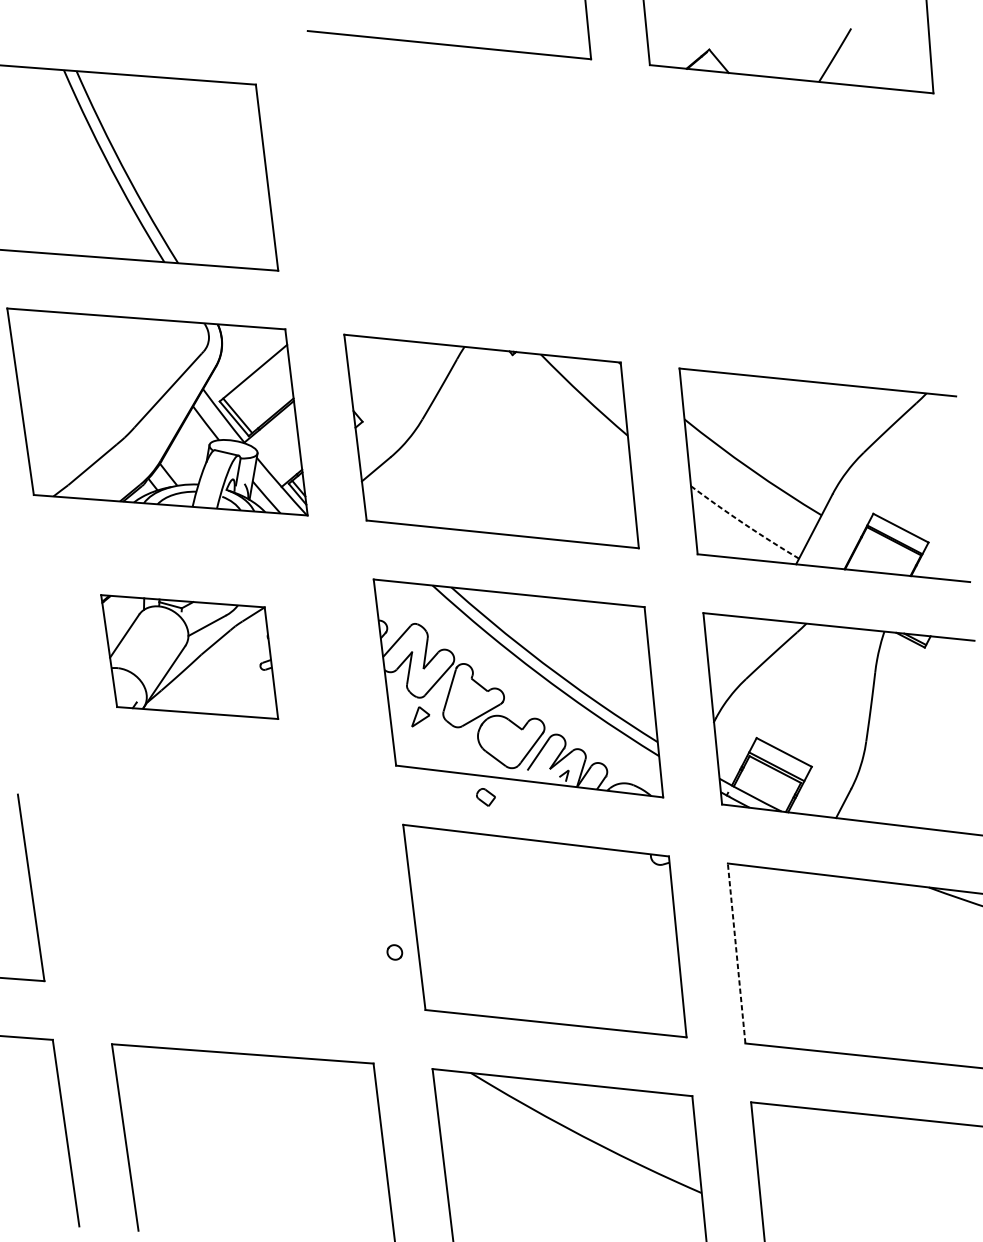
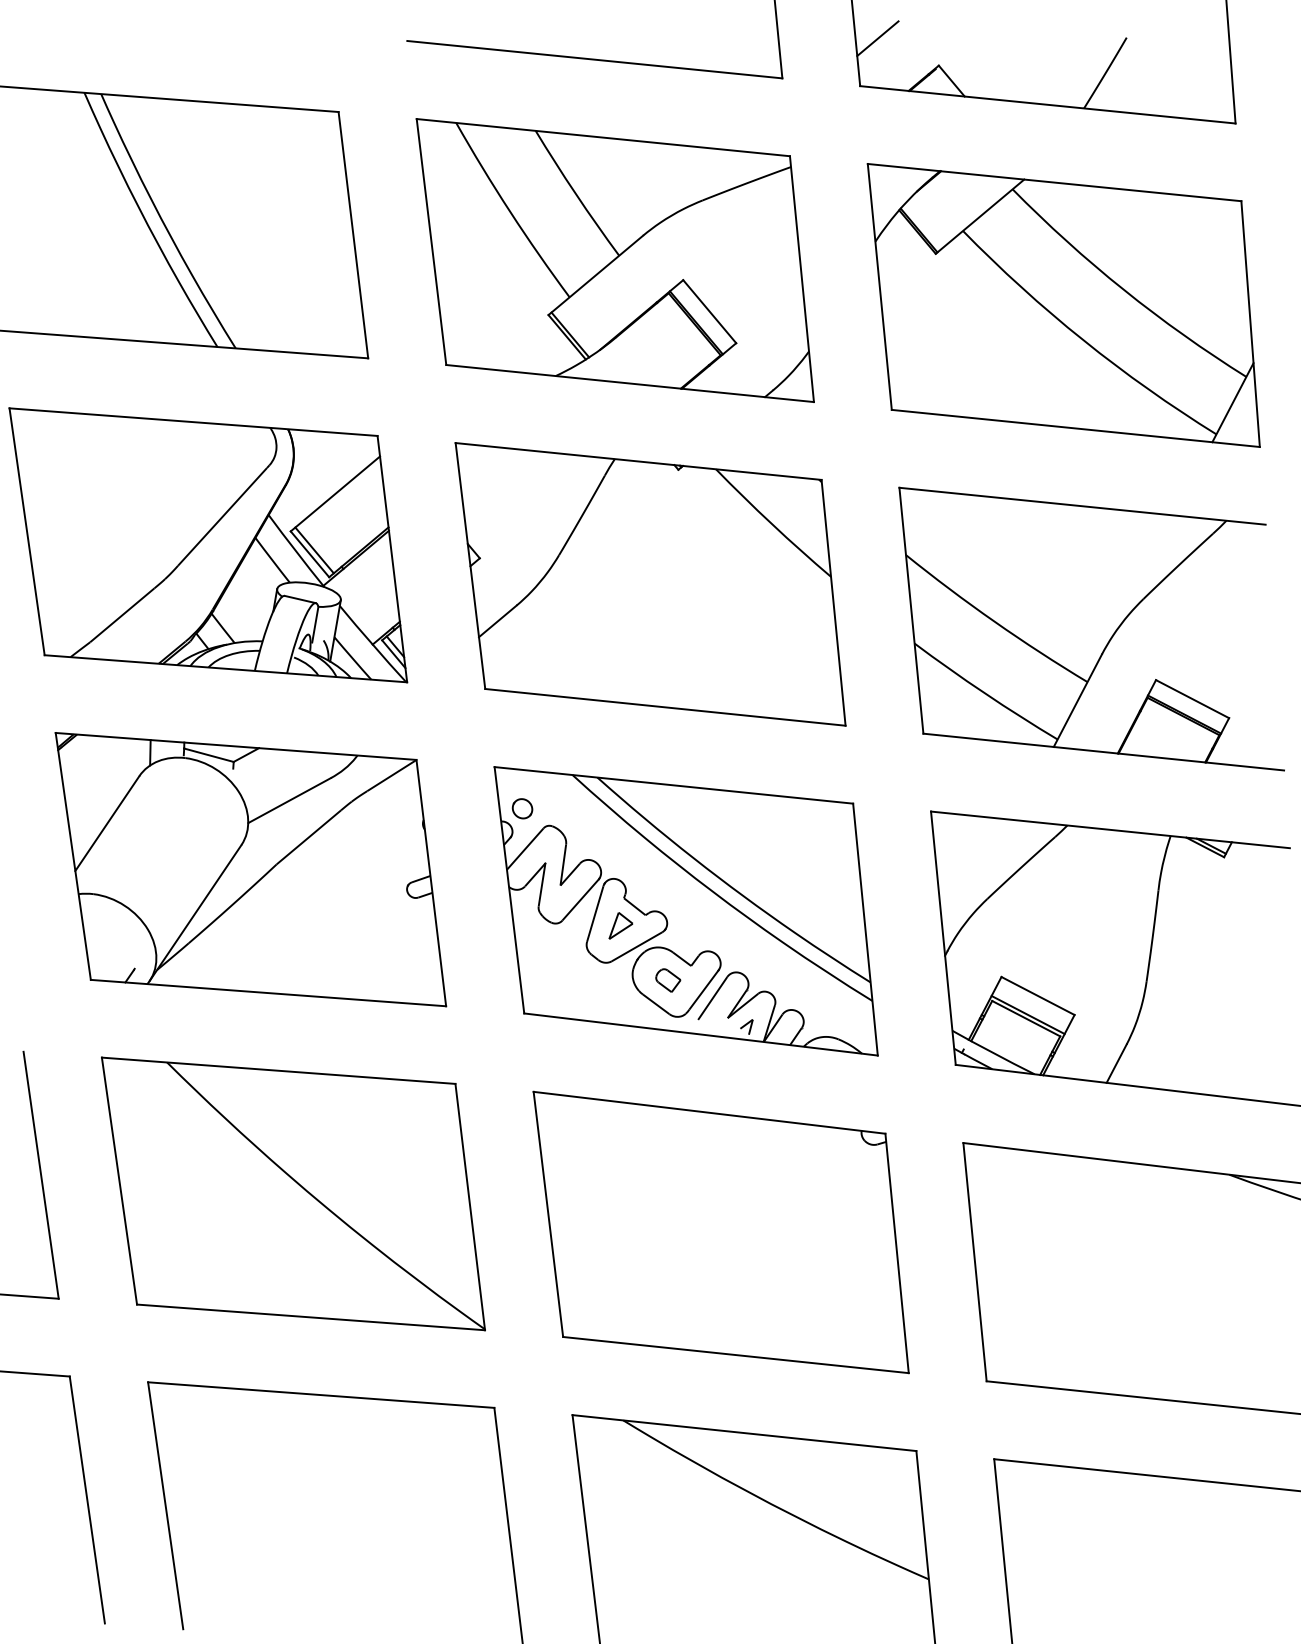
line: (662, 29) -> (877, 38), added
part: (464, 196) -> (614, 260), added
part: (803, 230) -> (1063, 305), added
arc: (743, 523) -> (984, 693), dashed -> solid
part: (189, 656) -> (250, 869), size x1.67
part: (420, 716) -> (620, 925), moved
part: (486, 797) -> (668, 980), moved
part: (221, 901) -> (293, 1193), added
part: (394, 952) -> (522, 808), moved
line: (737, 953) -> (975, 1262), dashed -> solid

